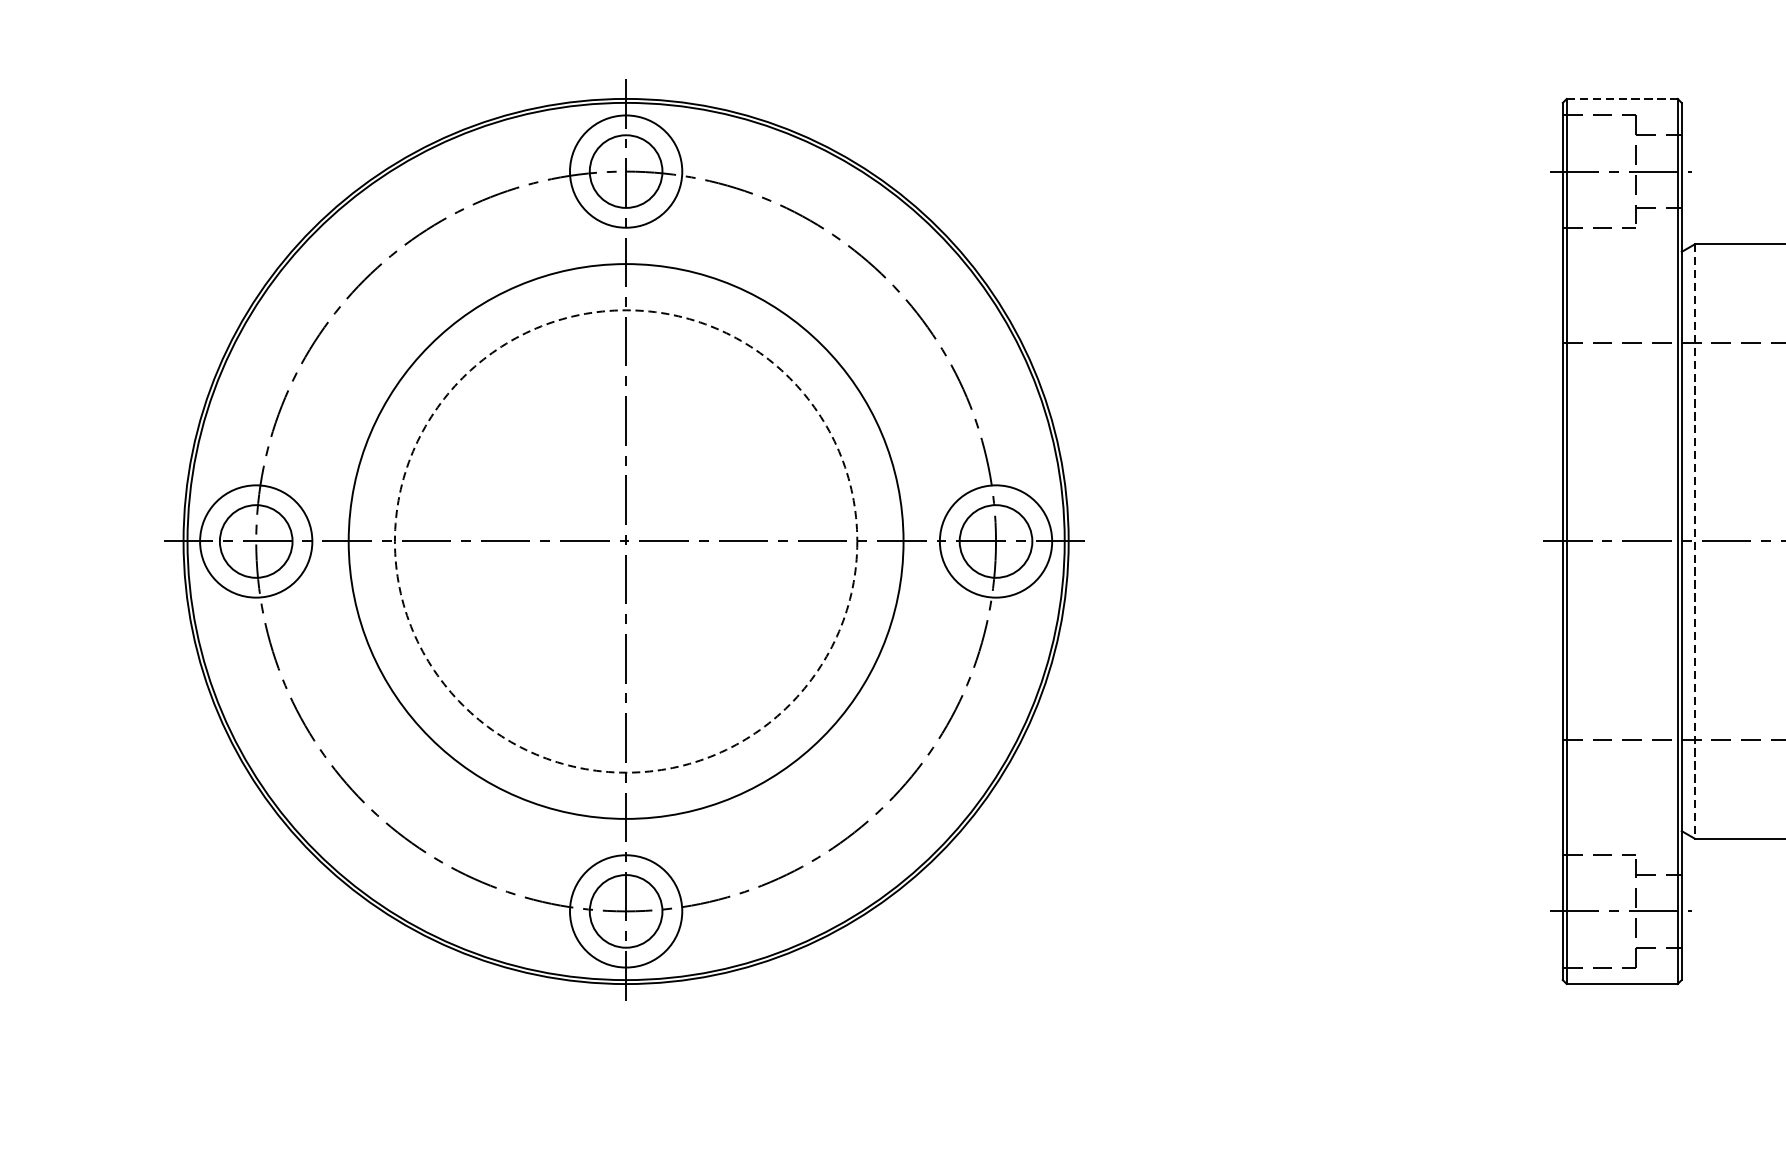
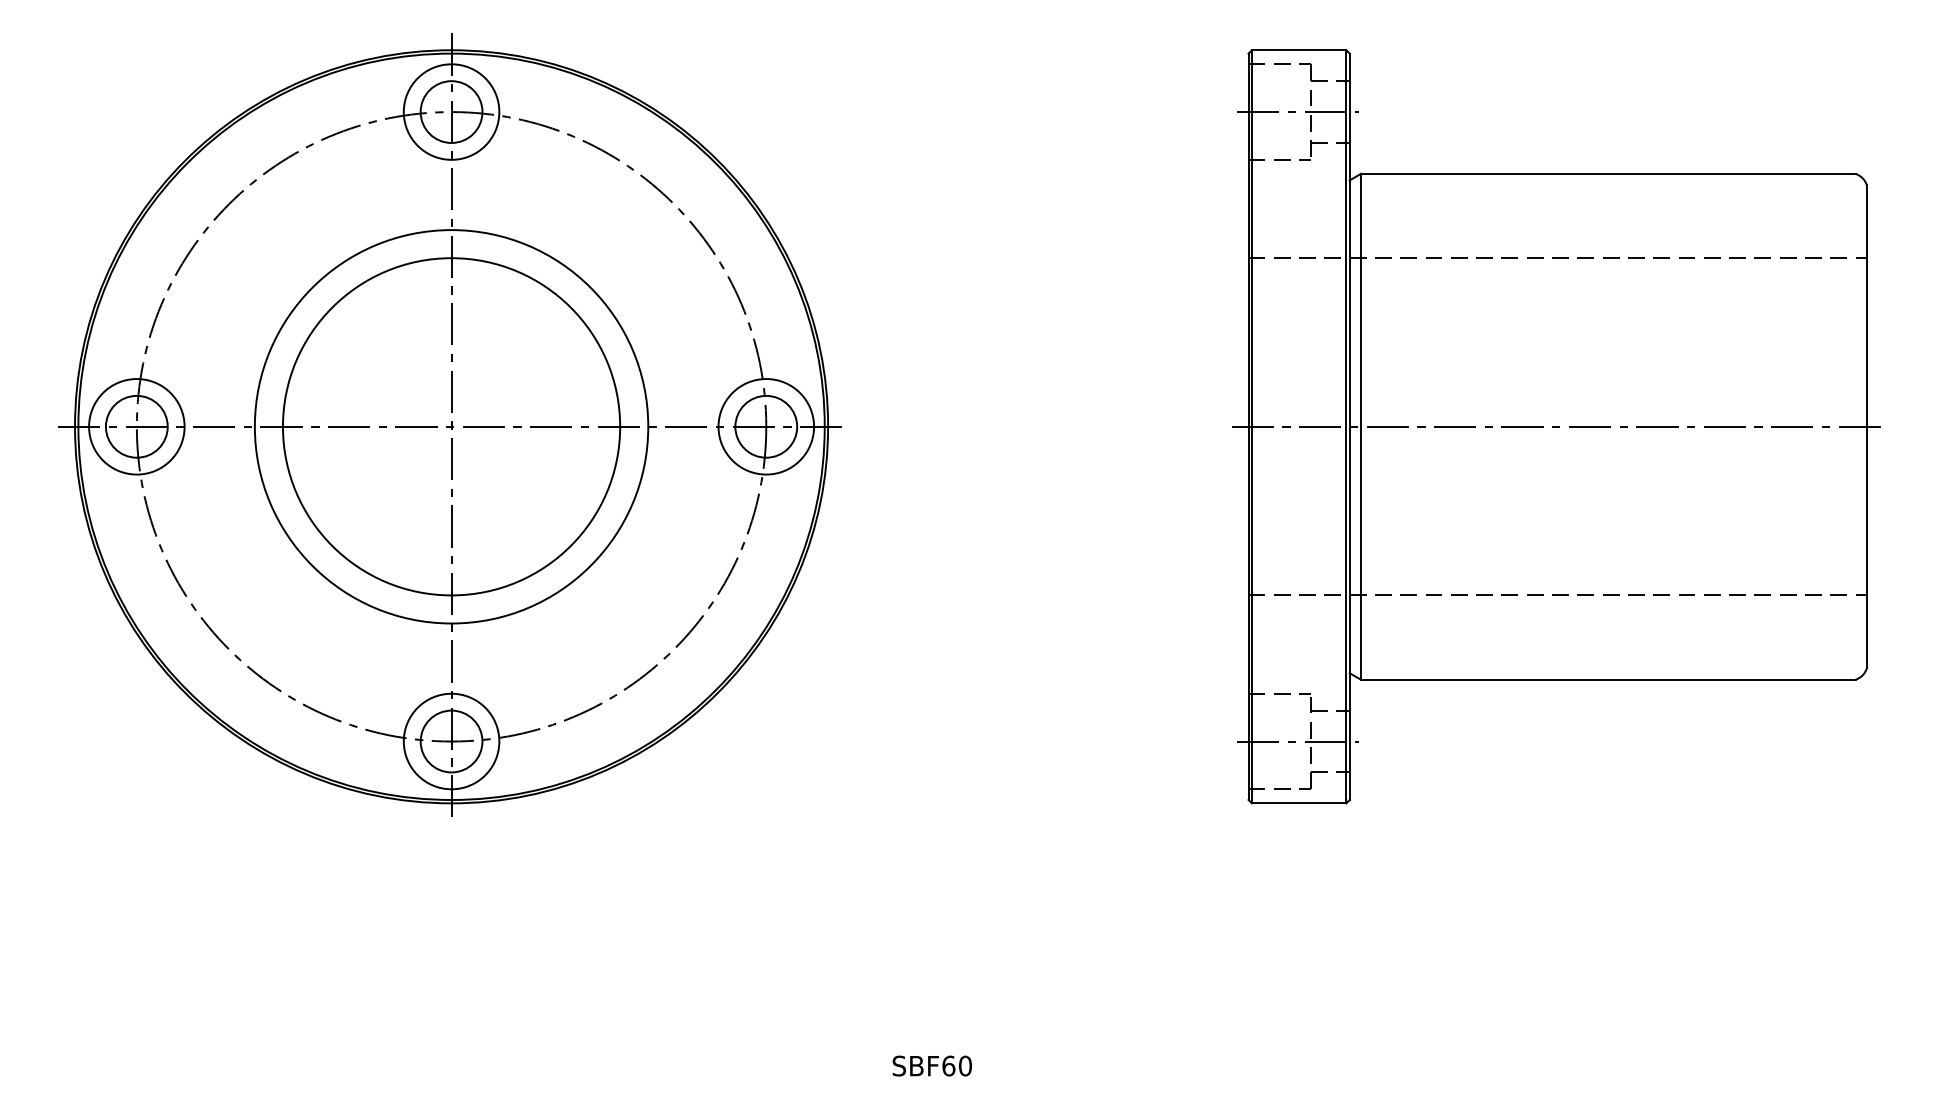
line: (1622, 99) -> (1299, 50), dashed -> solid
circle: (626, 541) -> (451, 426), dashed -> solid
circle: (626, 541) -> (451, 426), size x0.71
line: (1694, 541) -> (1360, 426), dashed -> solid

